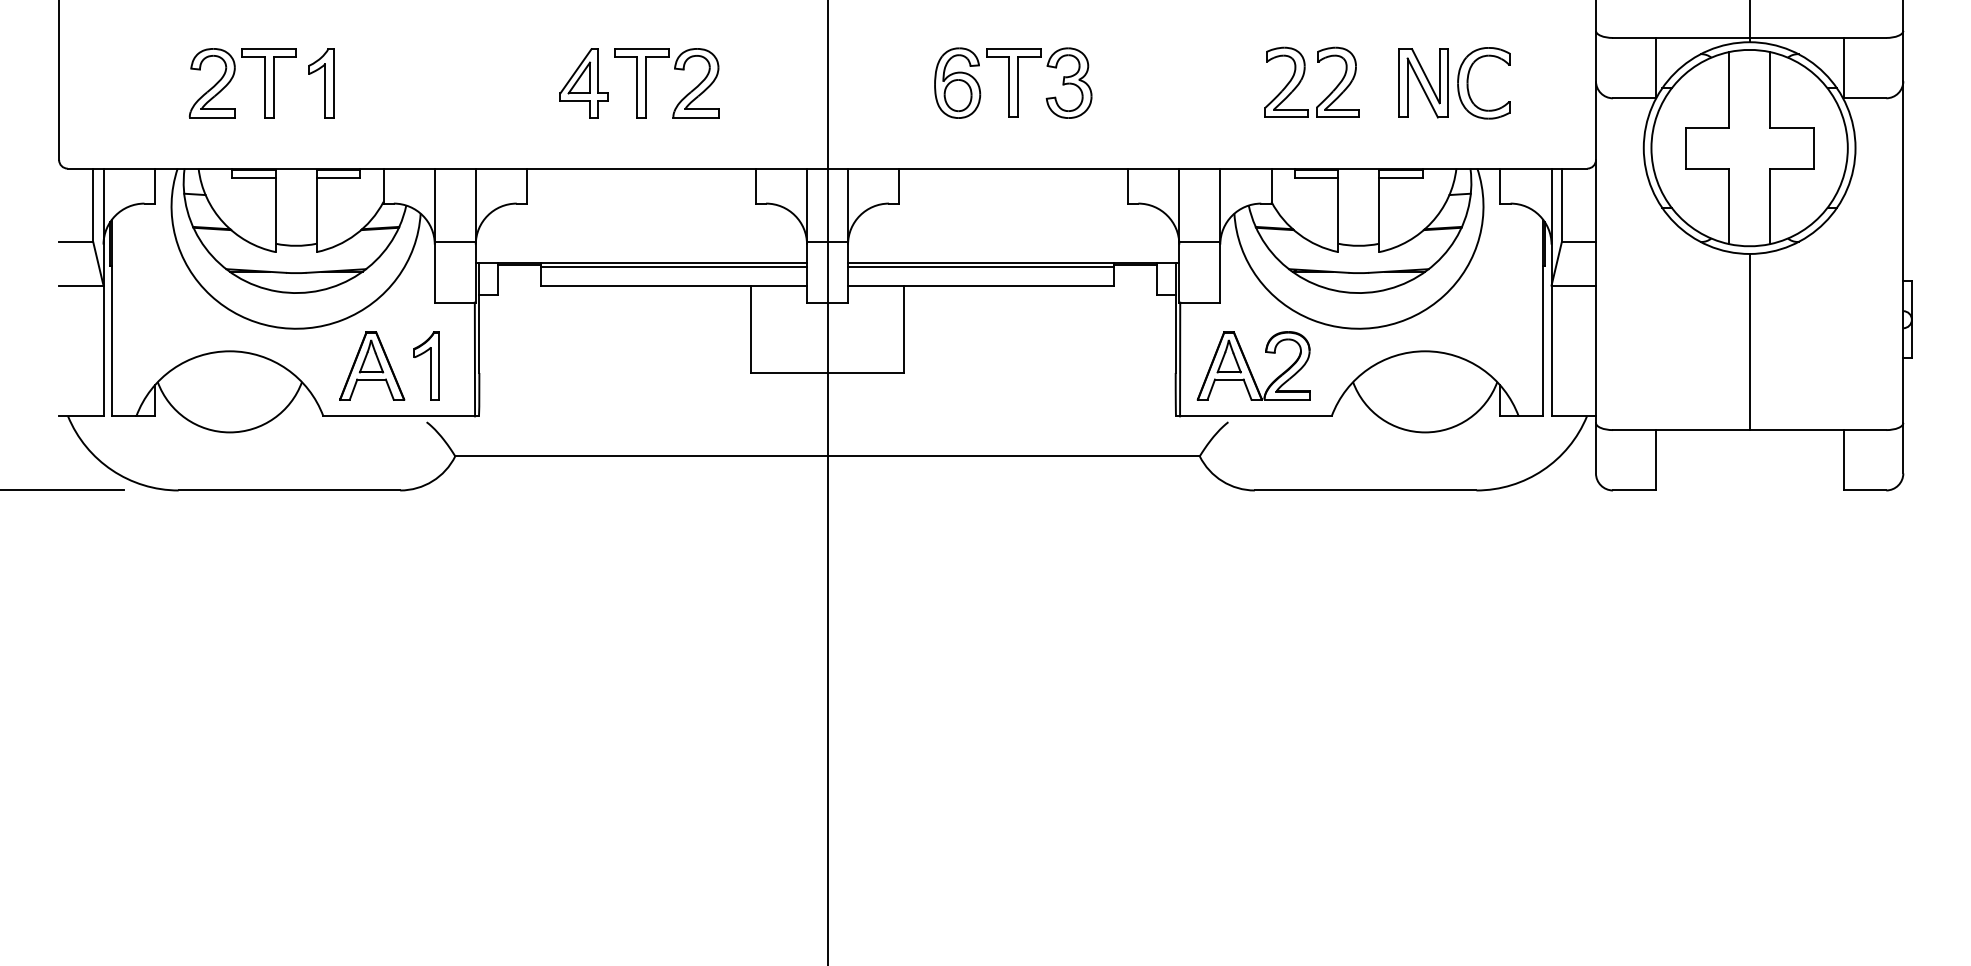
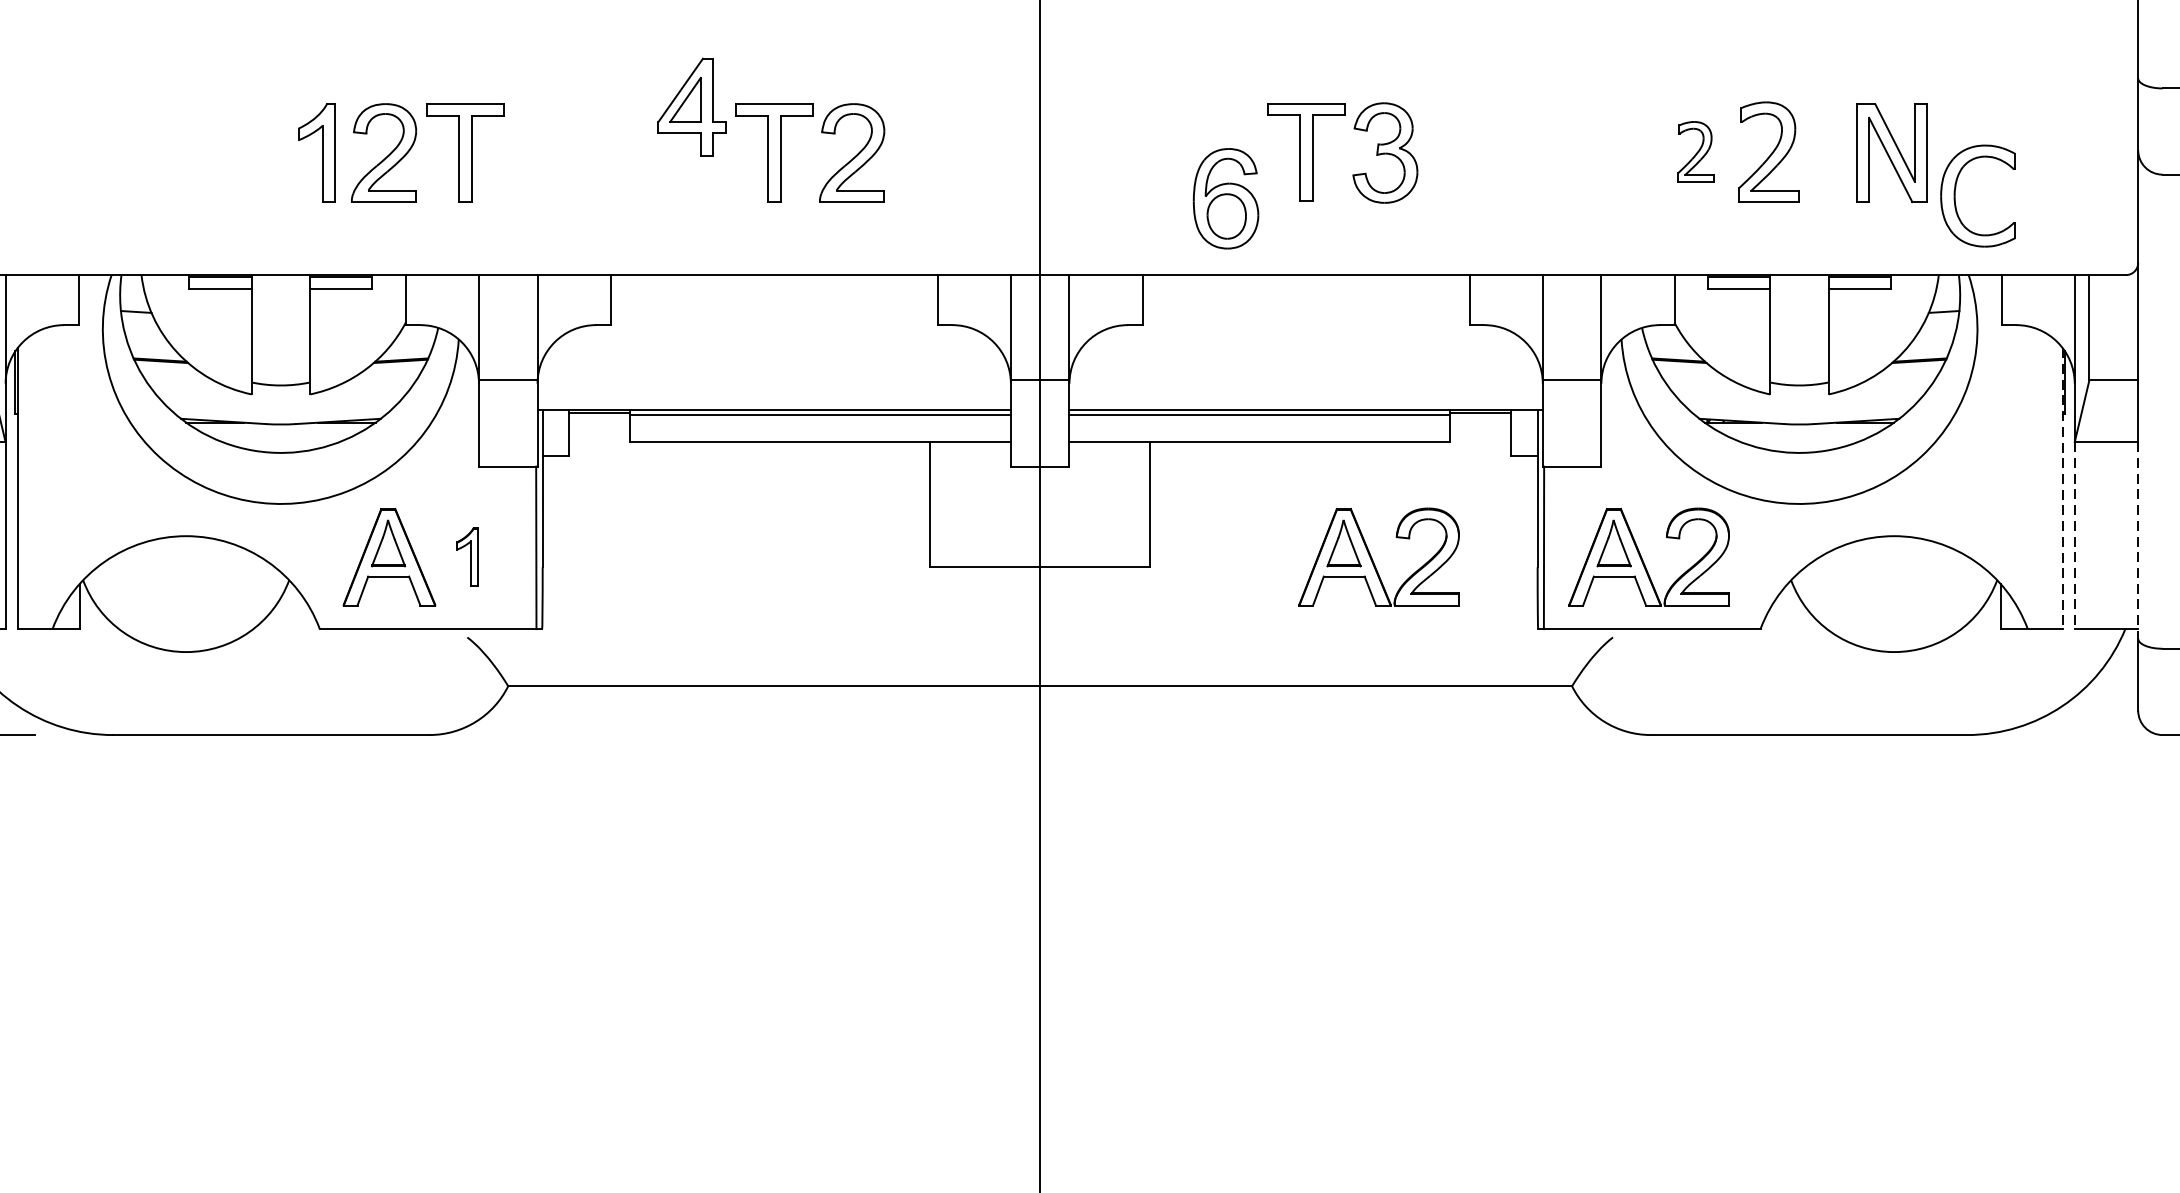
part: (232, 79) -> (412, 147), moved
part: (1286, 81) -> (1695, 150), size x0.6
part: (957, 82) -> (1225, 197), moved
part: (583, 83) -> (691, 107), moved
part: (1468, 83) -> (1956, 196), moved
line: (1543, 318) -> (2063, 489), solid -> dashed
line: (1551, 351) -> (2074, 536), solid -> dashed
line: (1595, 354) -> (2137, 540), solid -> dashed
part: (426, 365) -> (467, 556), size x0.6
part: (1064, 365) -> (1378, 556), added

